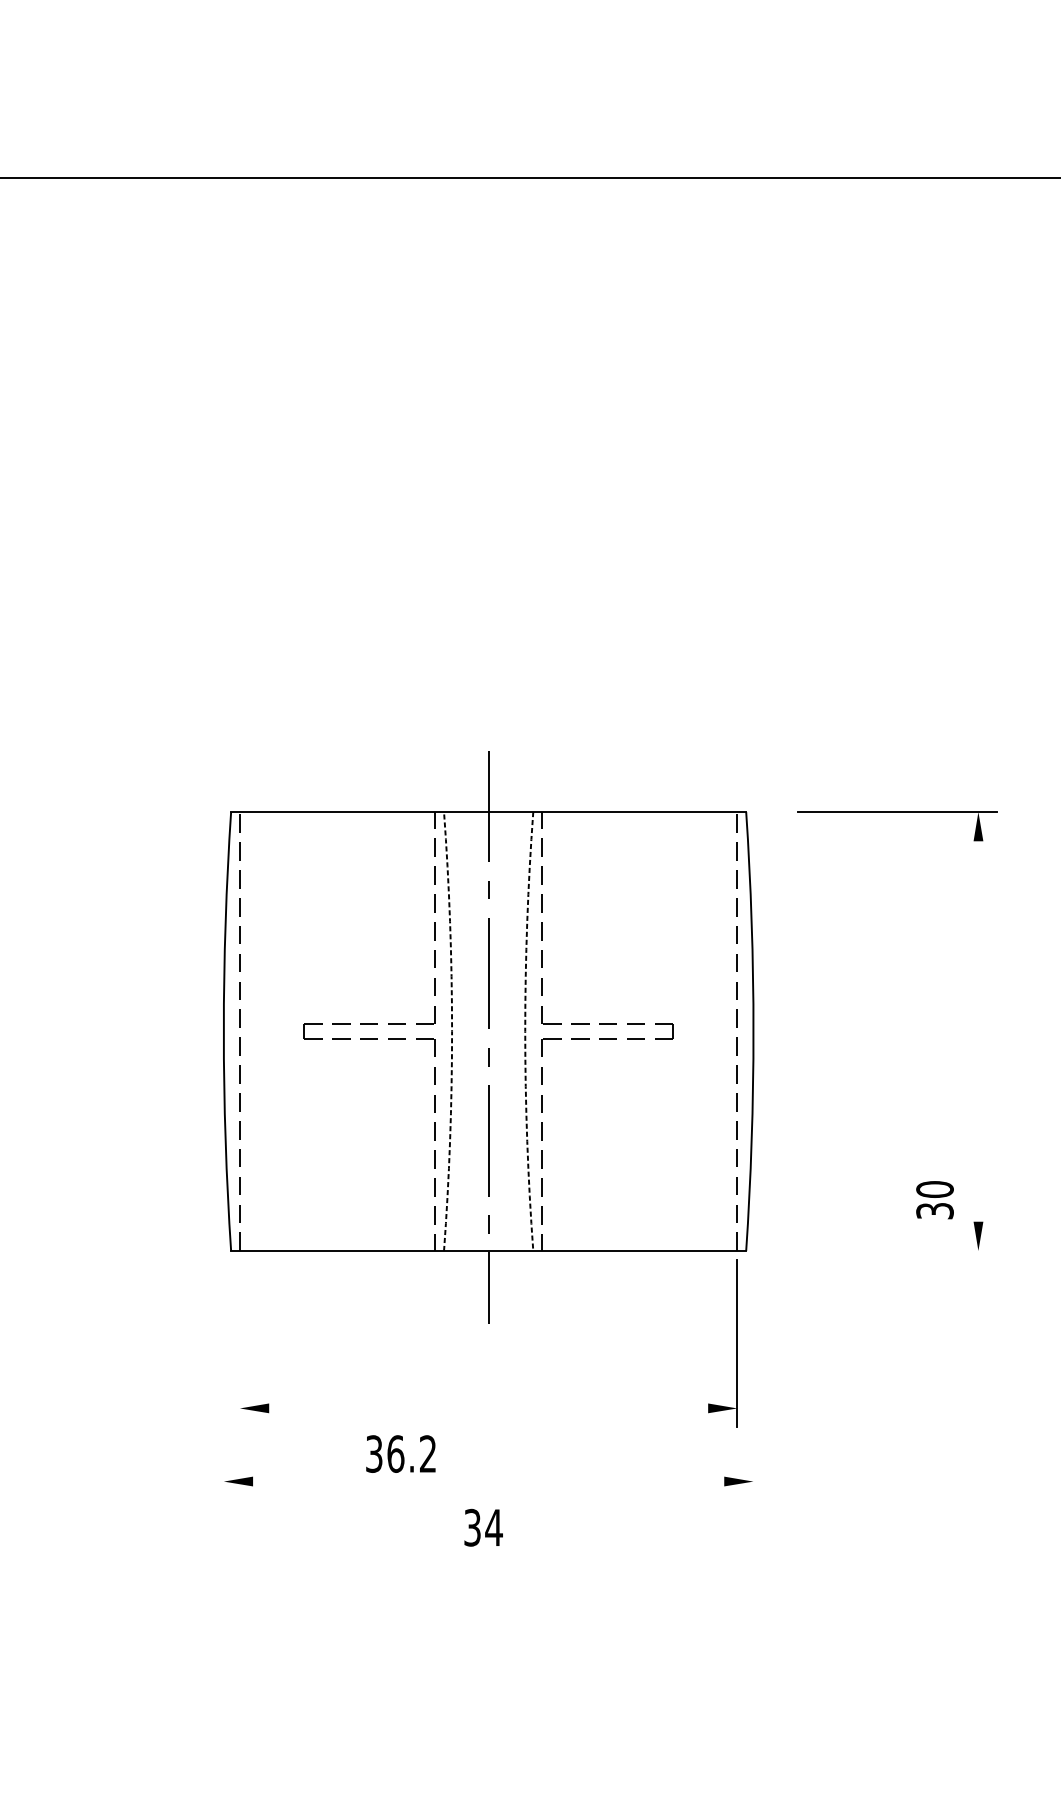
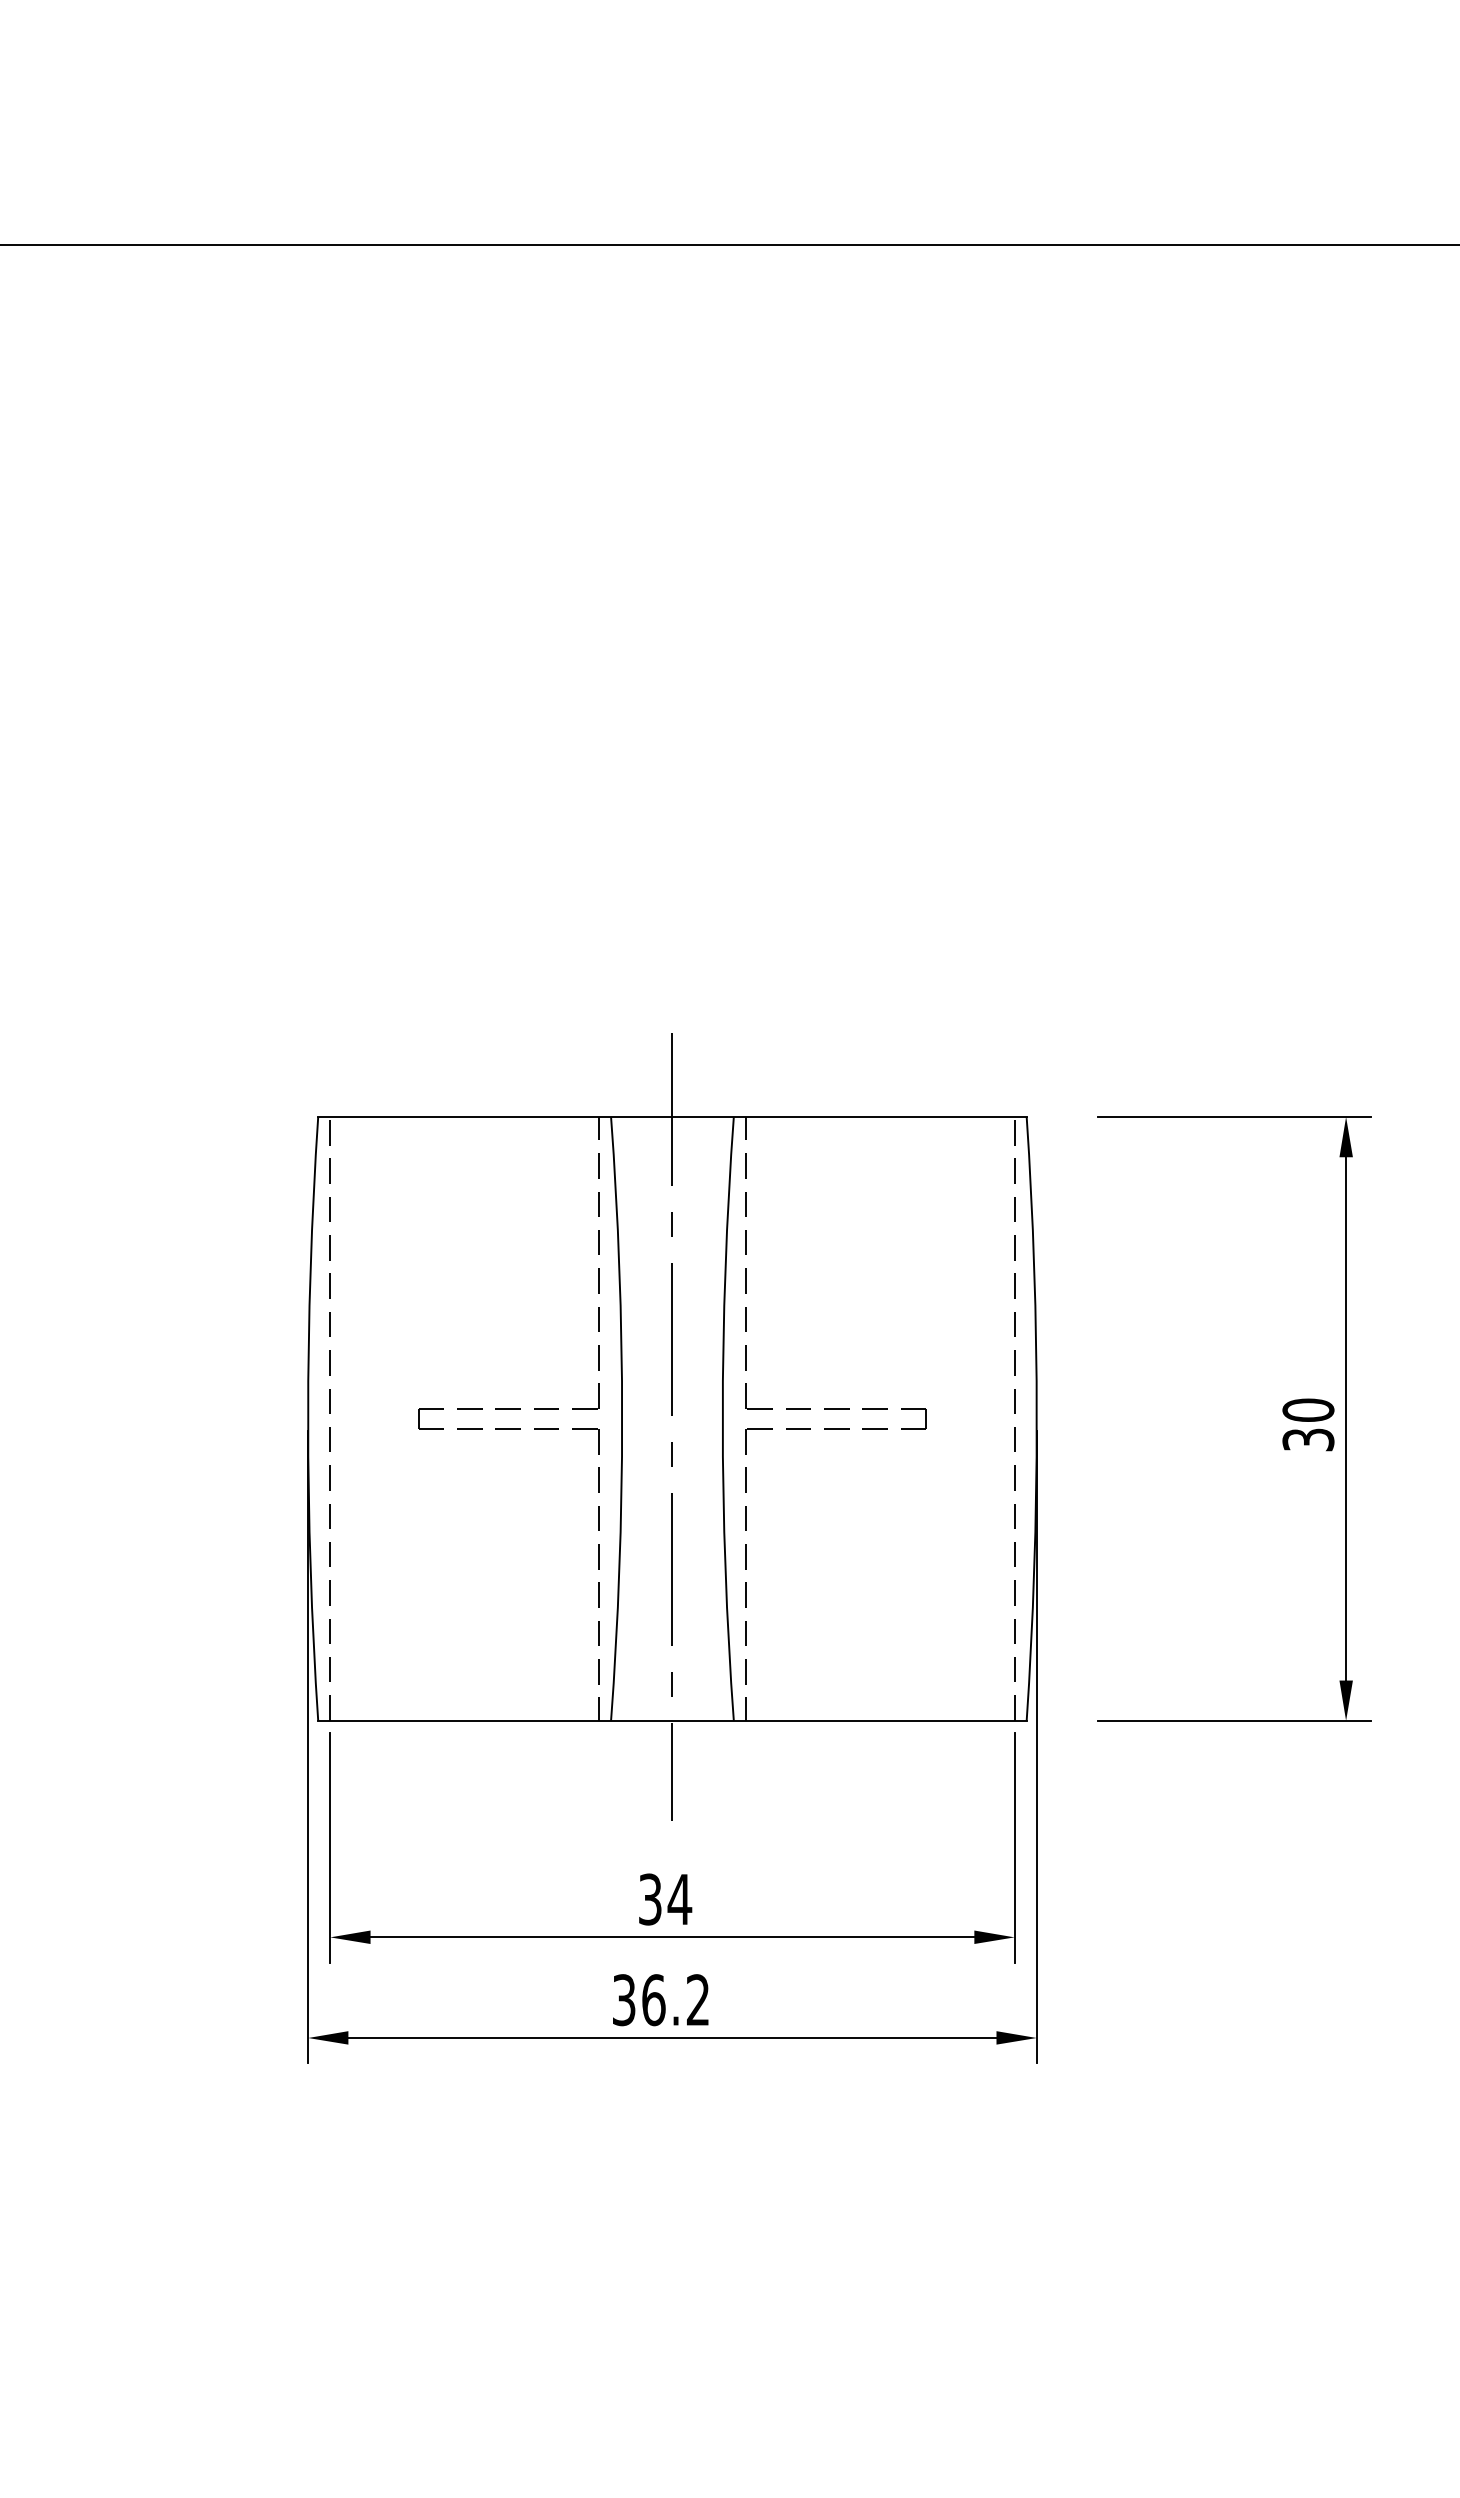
arc: (452, 1031) -> (622, 1418), dashed -> solid
arc: (525, 1031) -> (722, 1418), dashed -> solid
line: (978, 1031) -> (1346, 1418), added
text: (935, 1199) -> (1308, 1424), moved
line: (897, 1250) -> (1234, 1720), added
line: (224, 1270) -> (308, 1747), added
line: (753, 1270) -> (1036, 1747), added
line: (240, 1343) -> (330, 1847), added
line: (488, 1408) -> (672, 1937), added
text: (400, 1454) -> (660, 2000), moved
line: (488, 1481) -> (672, 2038), added
text: (483, 1527) -> (665, 1899), moved

